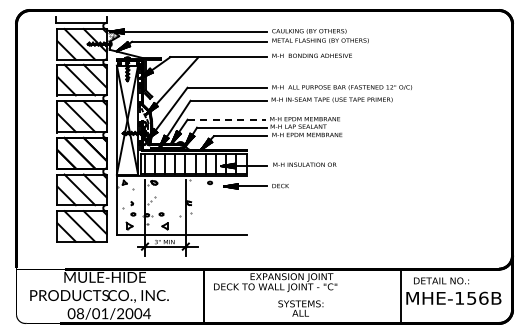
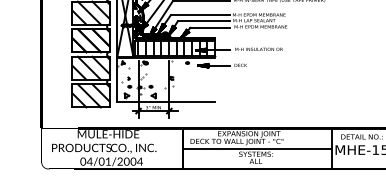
line: (227, 119) -> (200, 15), dashed -> solid
line: (302, 296) -> (257, 148), added
text: (80, 313) -> (89, 161), 08/01/2004 -> 04/01/2004

